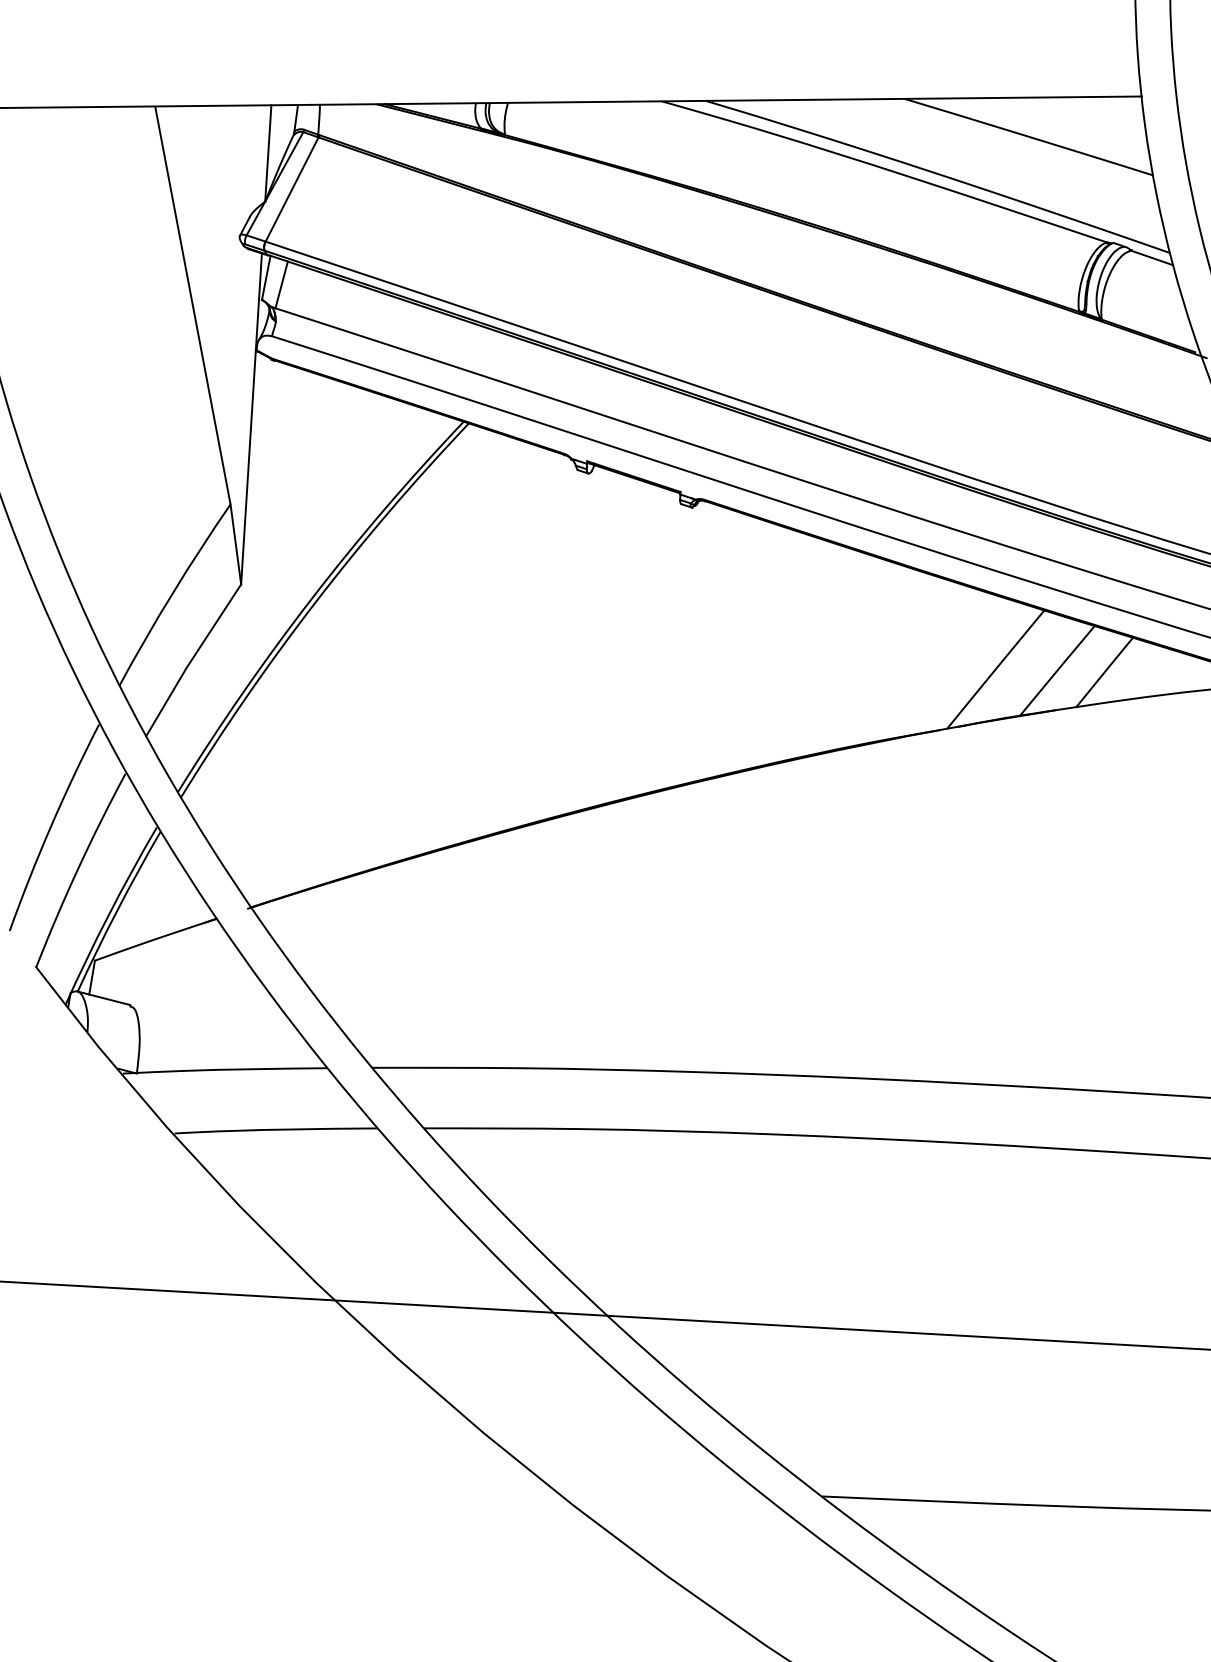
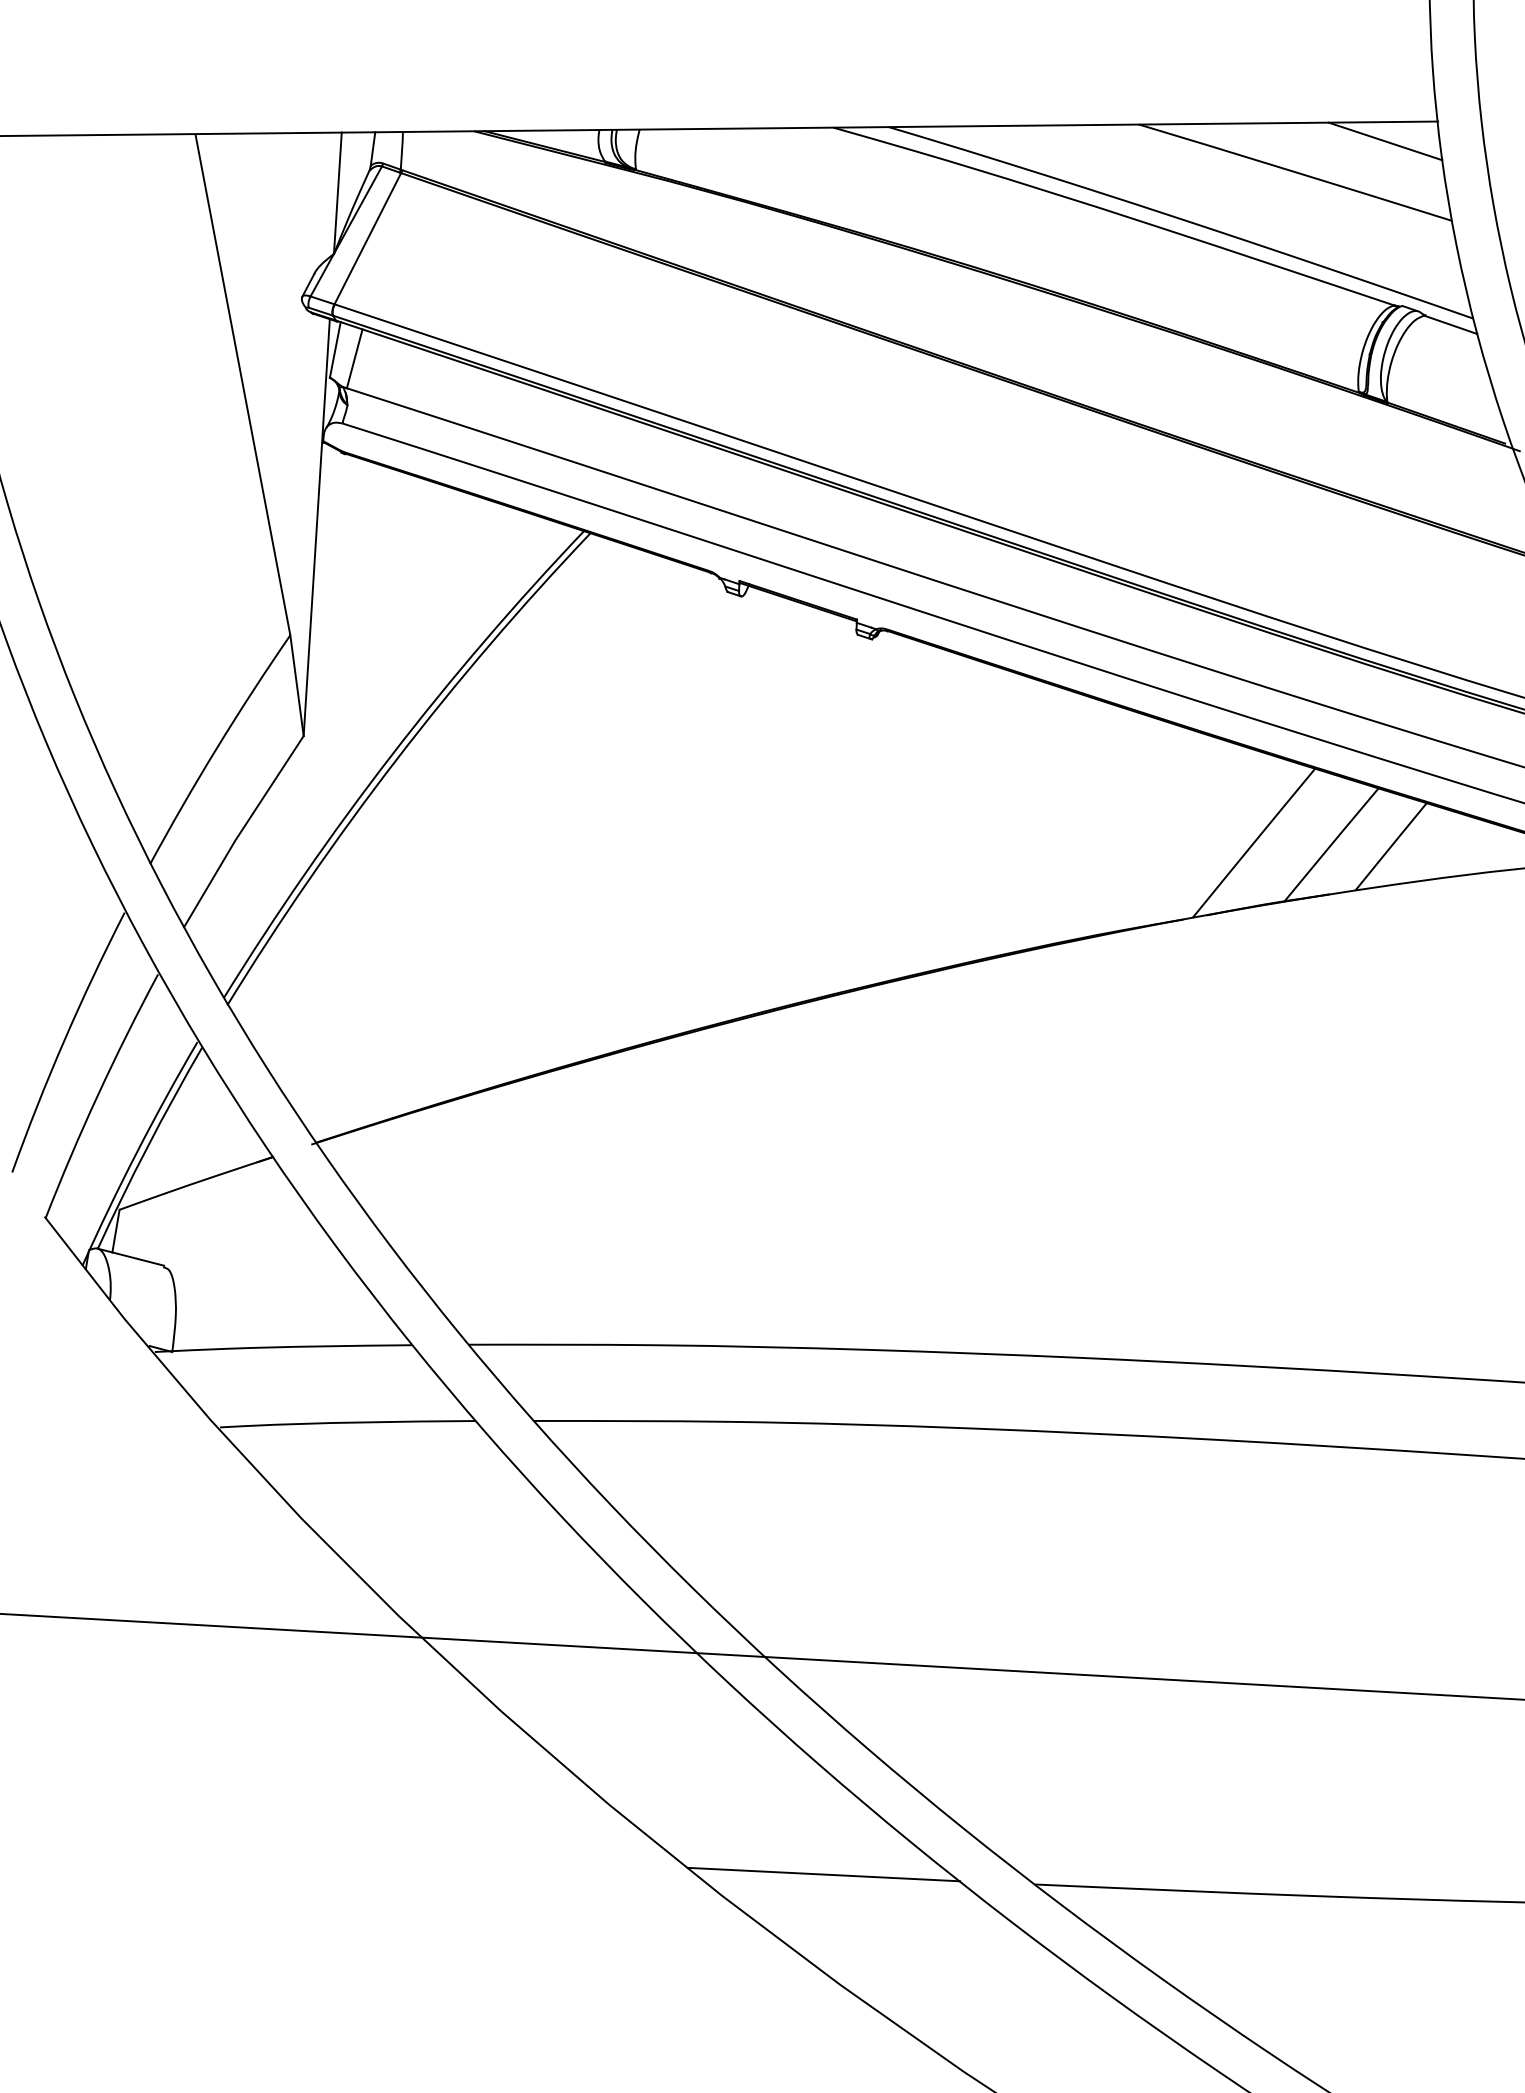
line: (1100, 112) -> (1385, 141), added
line: (653, 1488) -> (823, 1874), added

